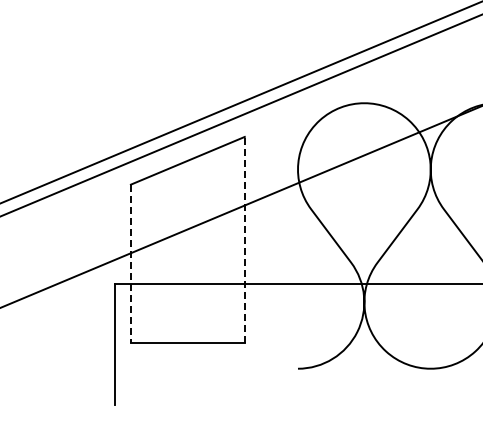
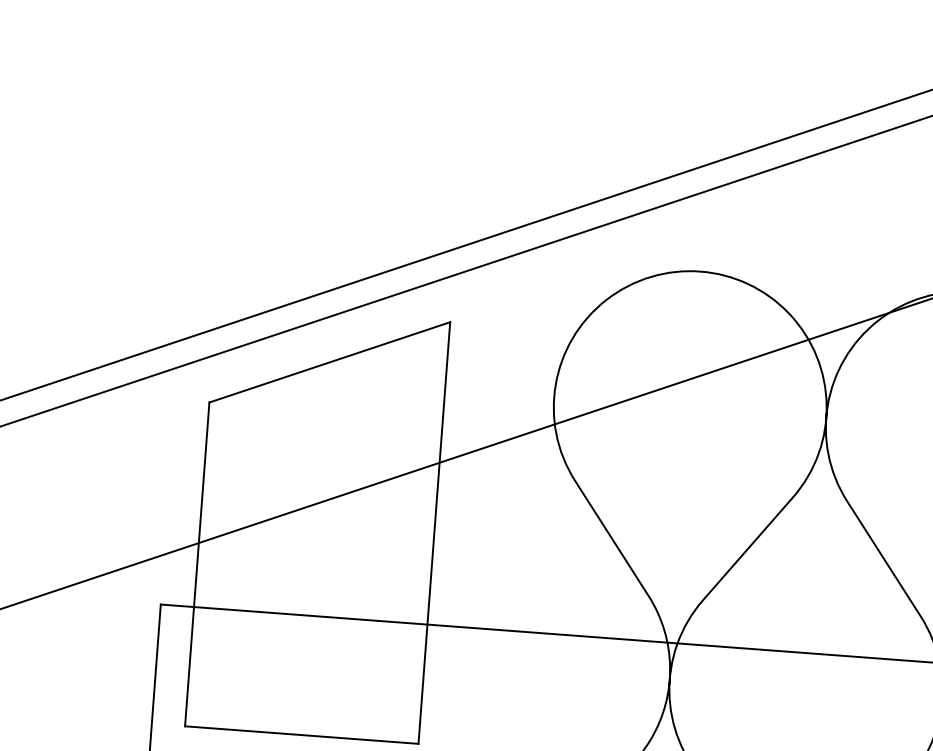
line: (244, 239) -> (433, 532), dashed -> solid
line: (130, 263) -> (196, 564), dashed -> solid

